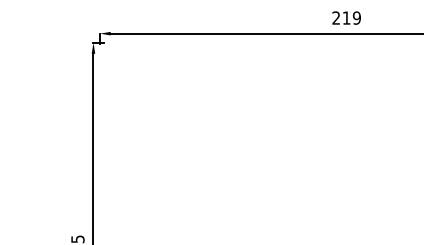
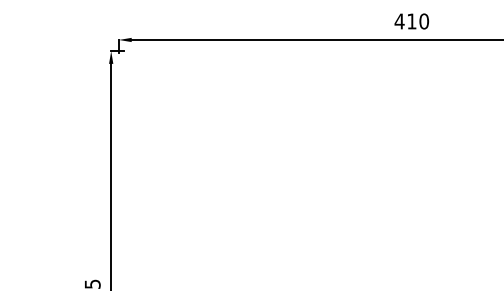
text: (346, 17) -> (411, 20), 219 -> 410

